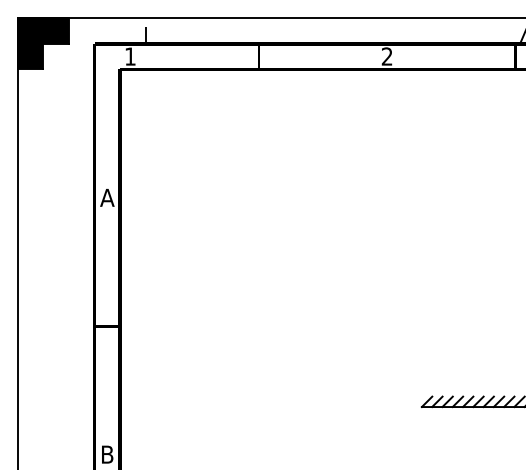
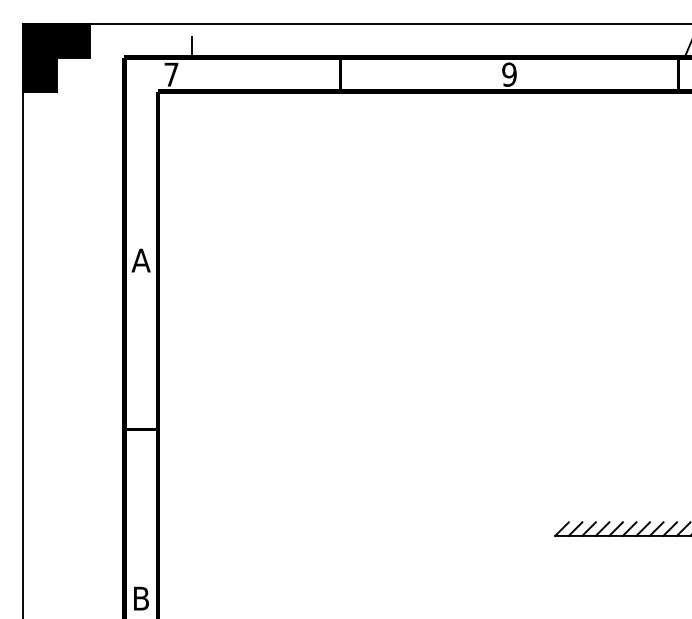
text: (130, 56) -> (171, 74), 1 -> 7
text: (386, 56) -> (508, 74), 2 -> 9

